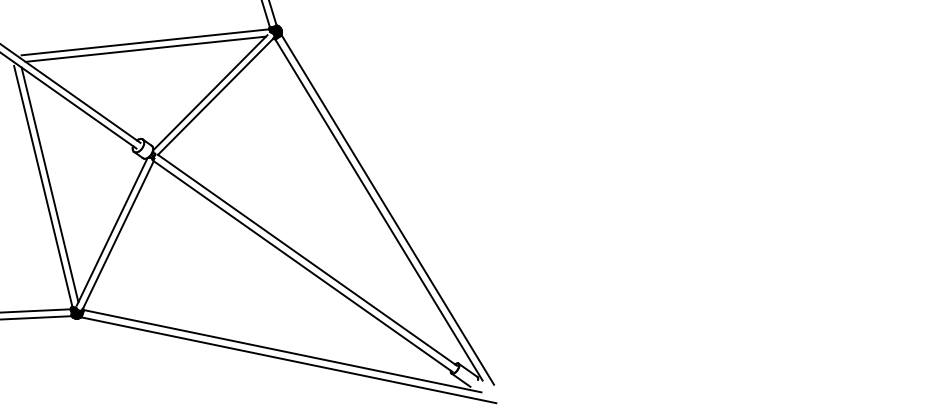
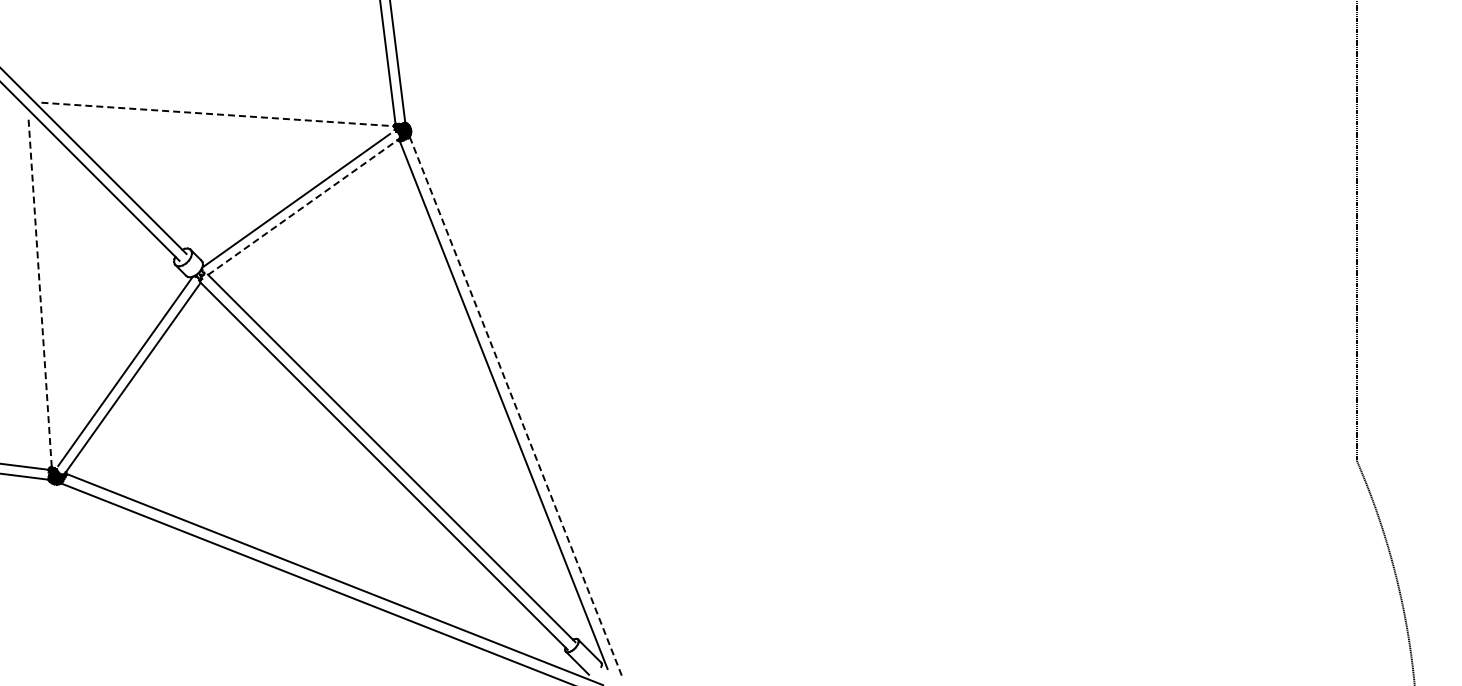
line: (145, 42) -> (217, 114), solid -> dashed
line: (145, 48) -> (216, 123), removed
line: (216, 95) -> (304, 206), solid -> dashed
line: (49, 184) -> (49, 290), removed
line: (43, 186) -> (40, 291), solid -> dashed
line: (388, 209) -> (516, 407), solid -> dashed

